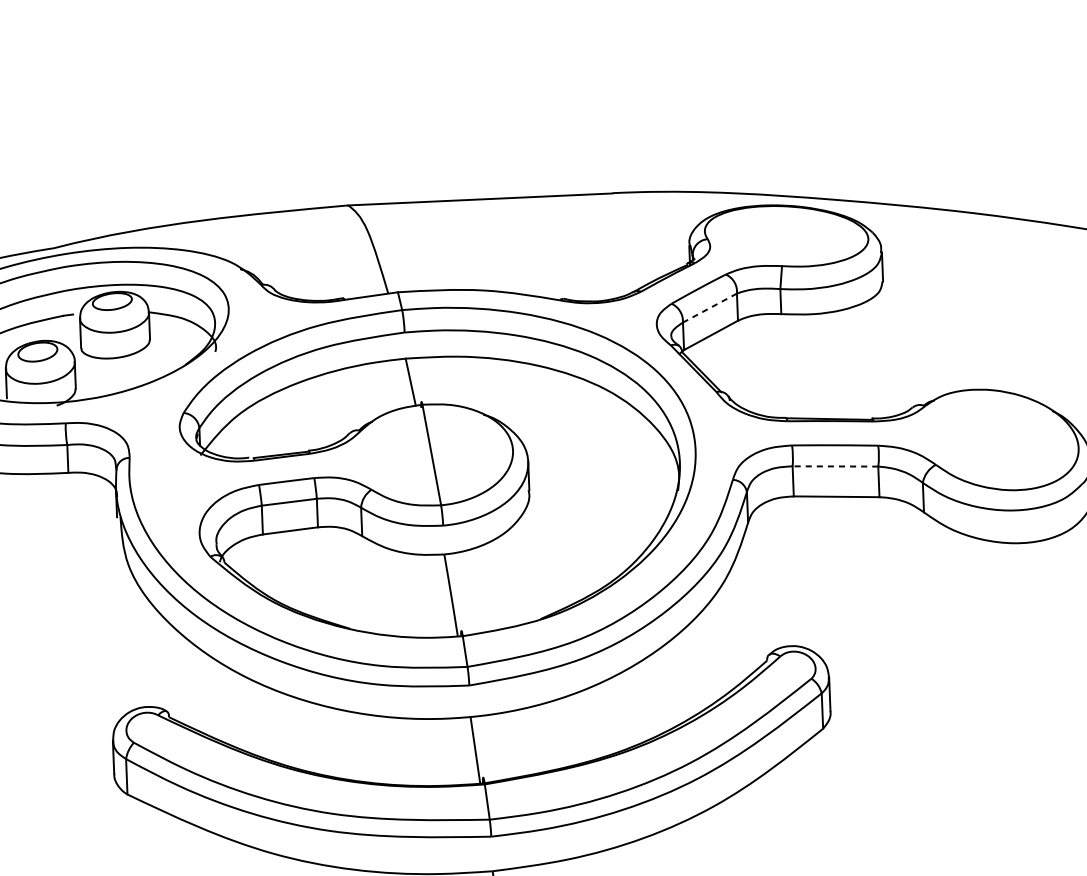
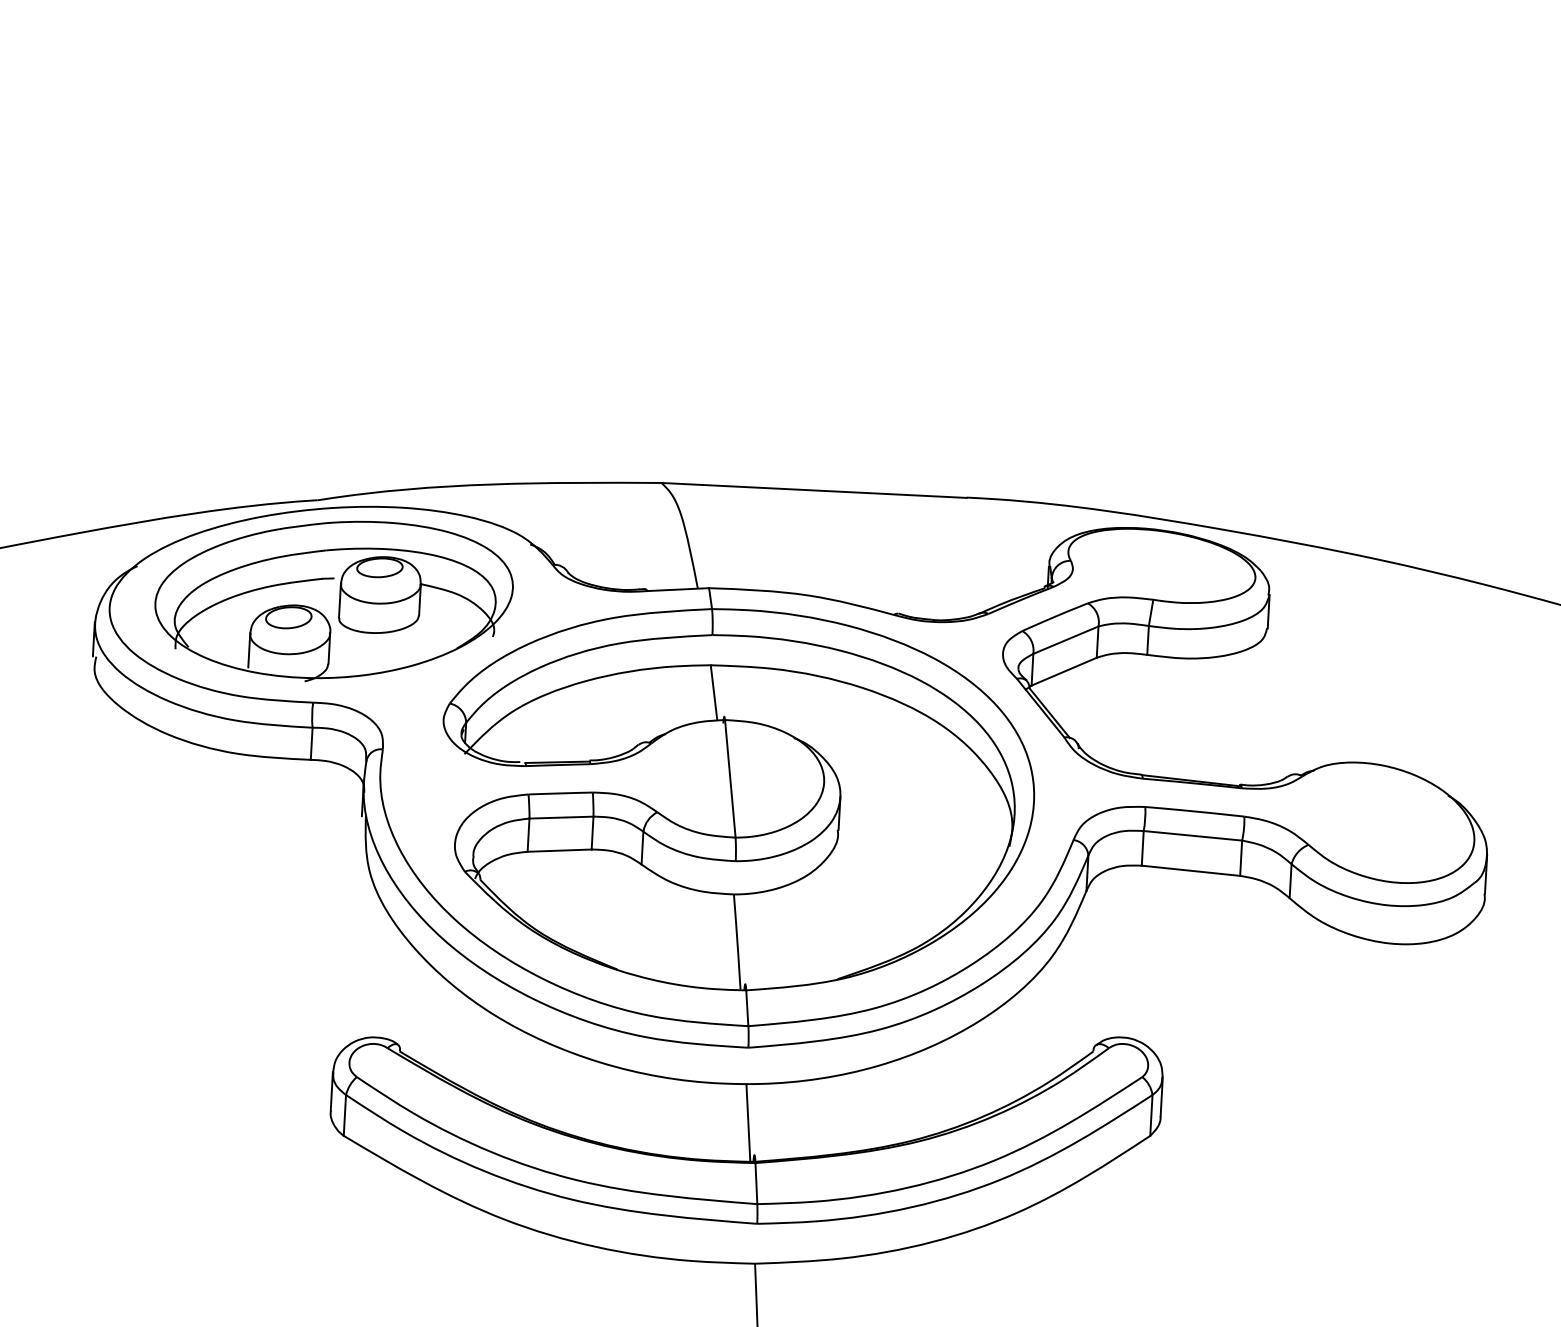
line: (709, 308) -> (1065, 640), dashed -> solid
line: (835, 466) -> (1192, 835), dashed -> solid

